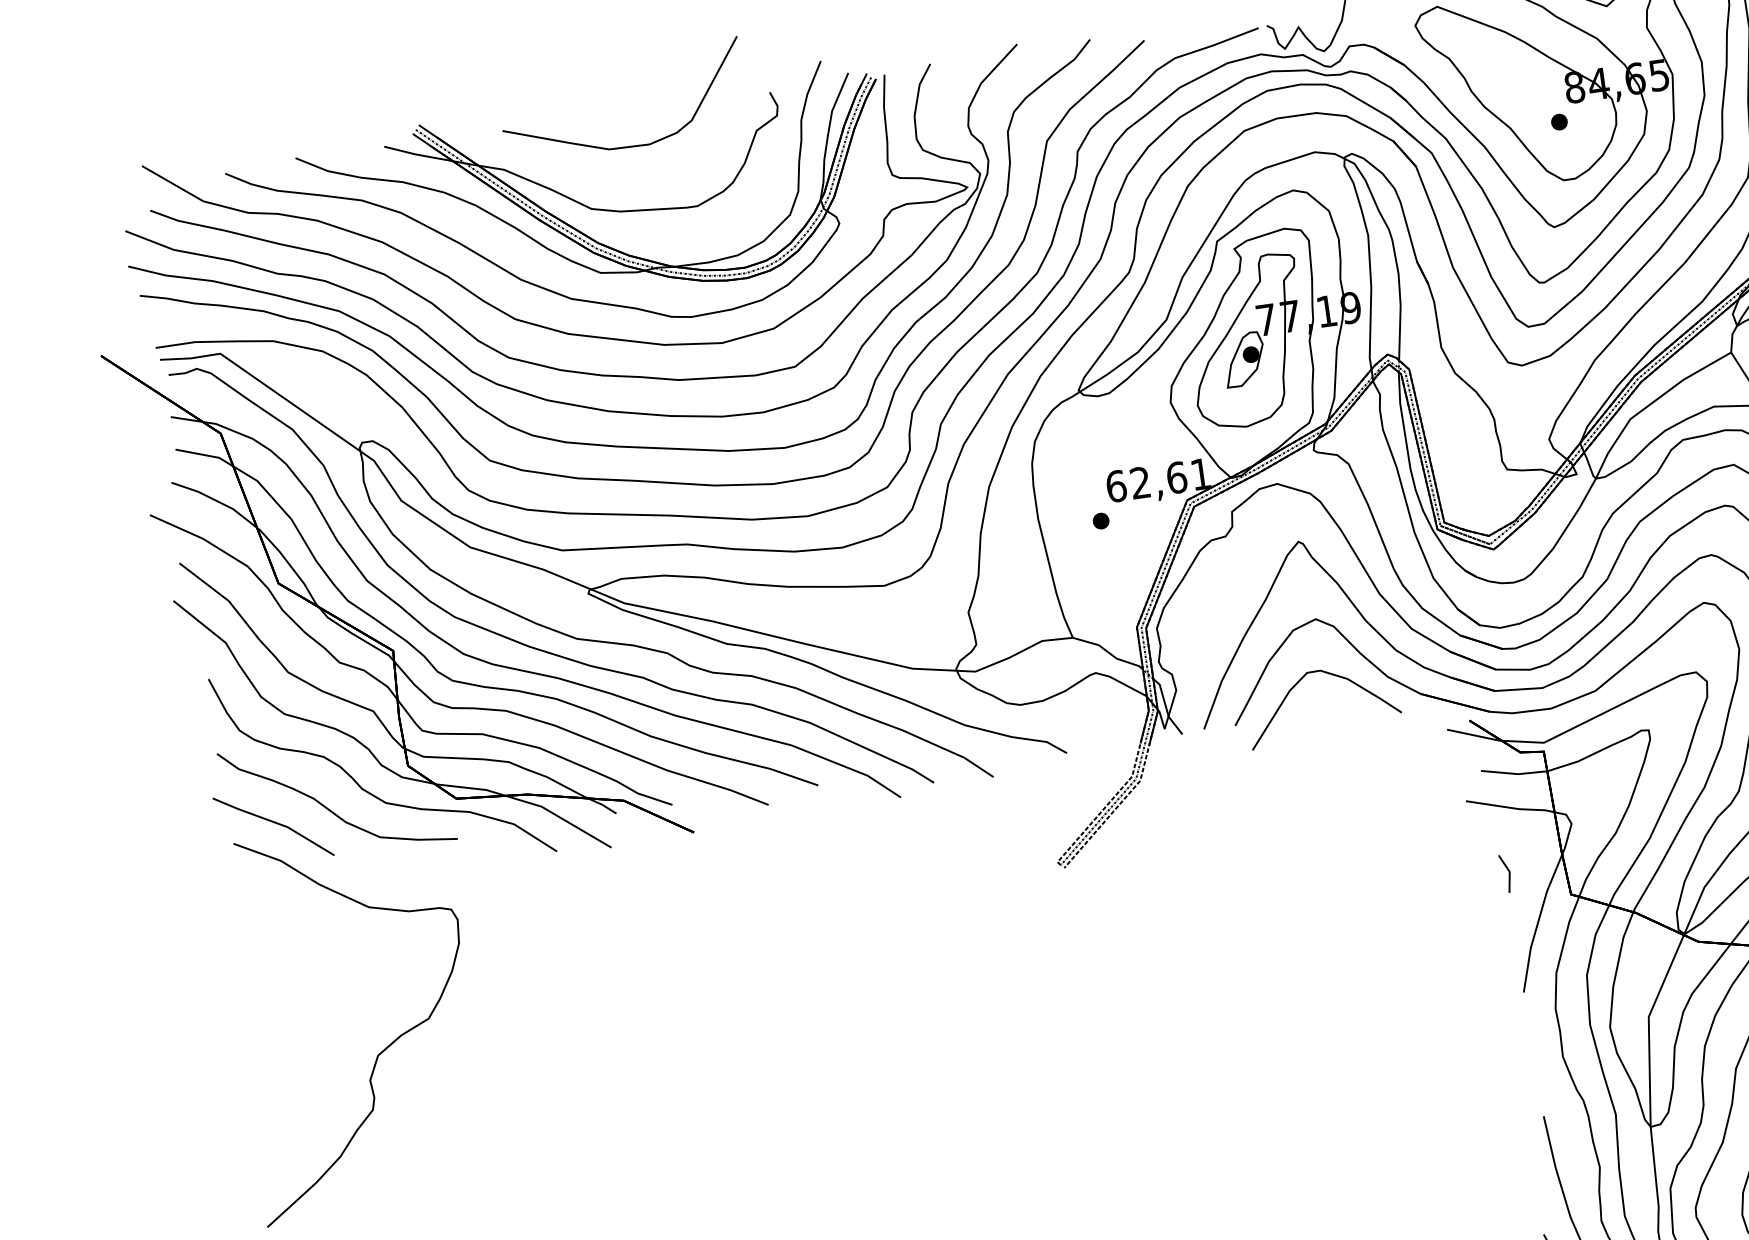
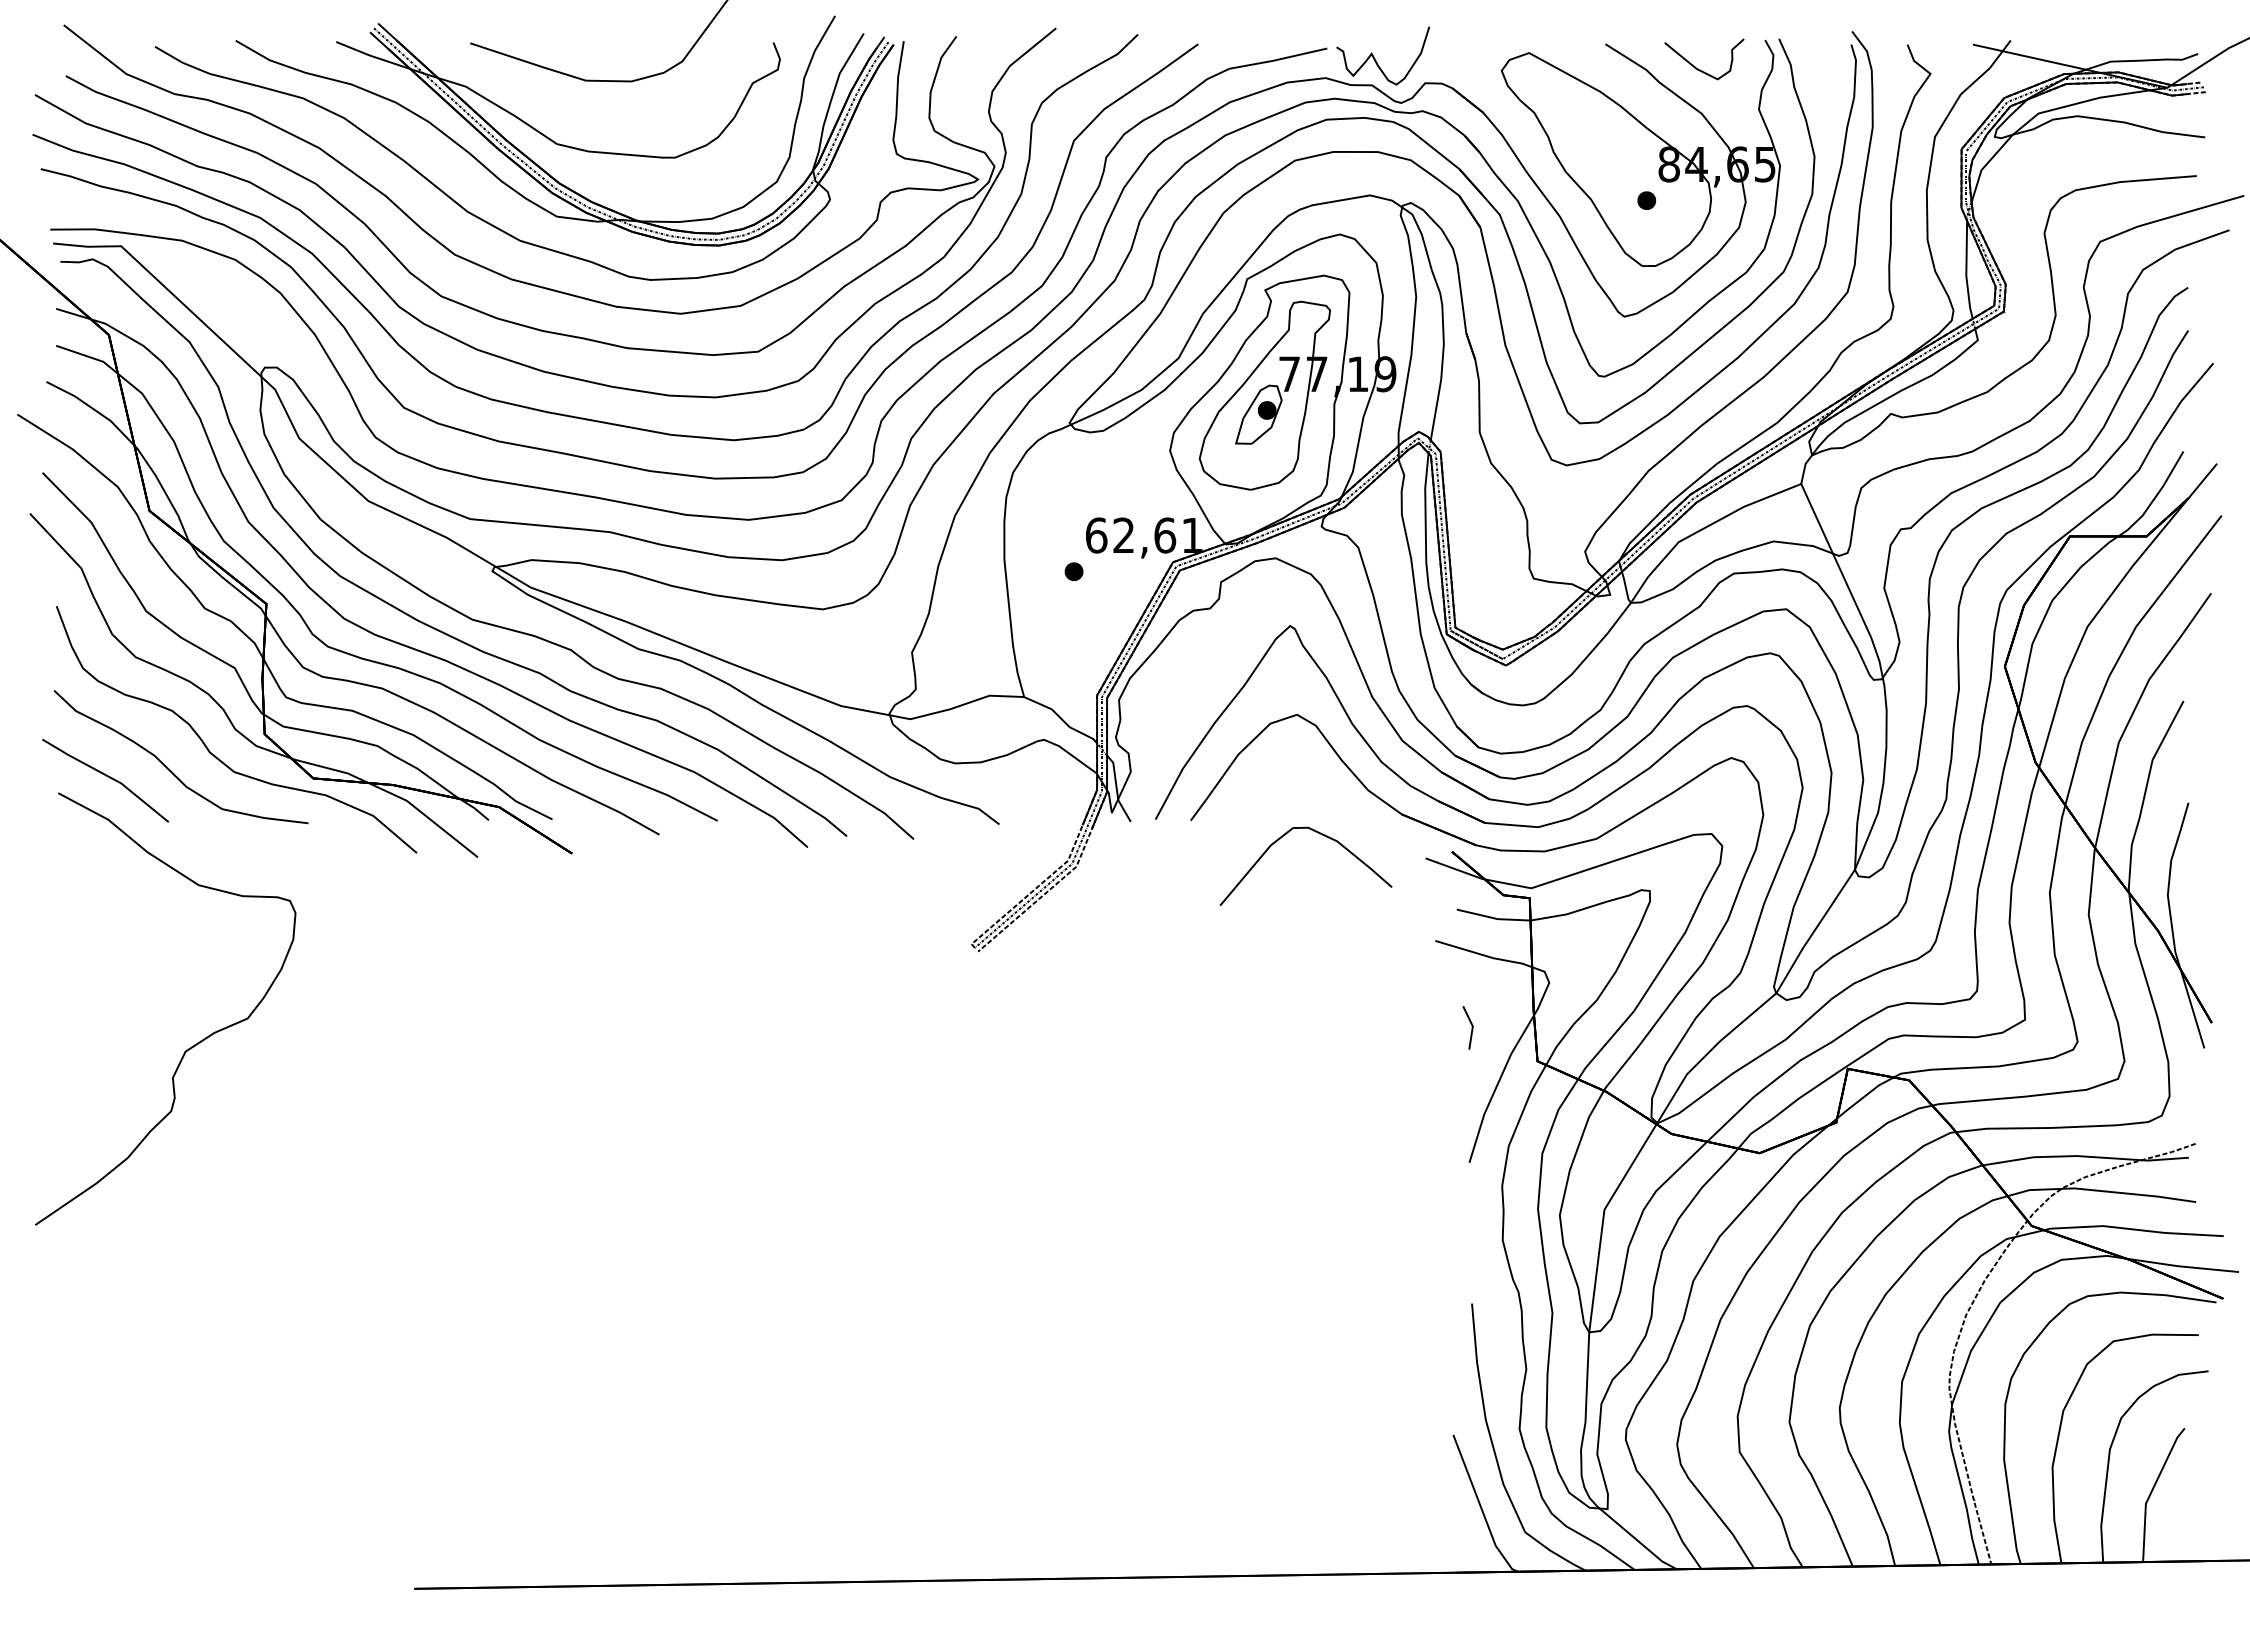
curve: (1329, 674) -> (1317, 833), moved

